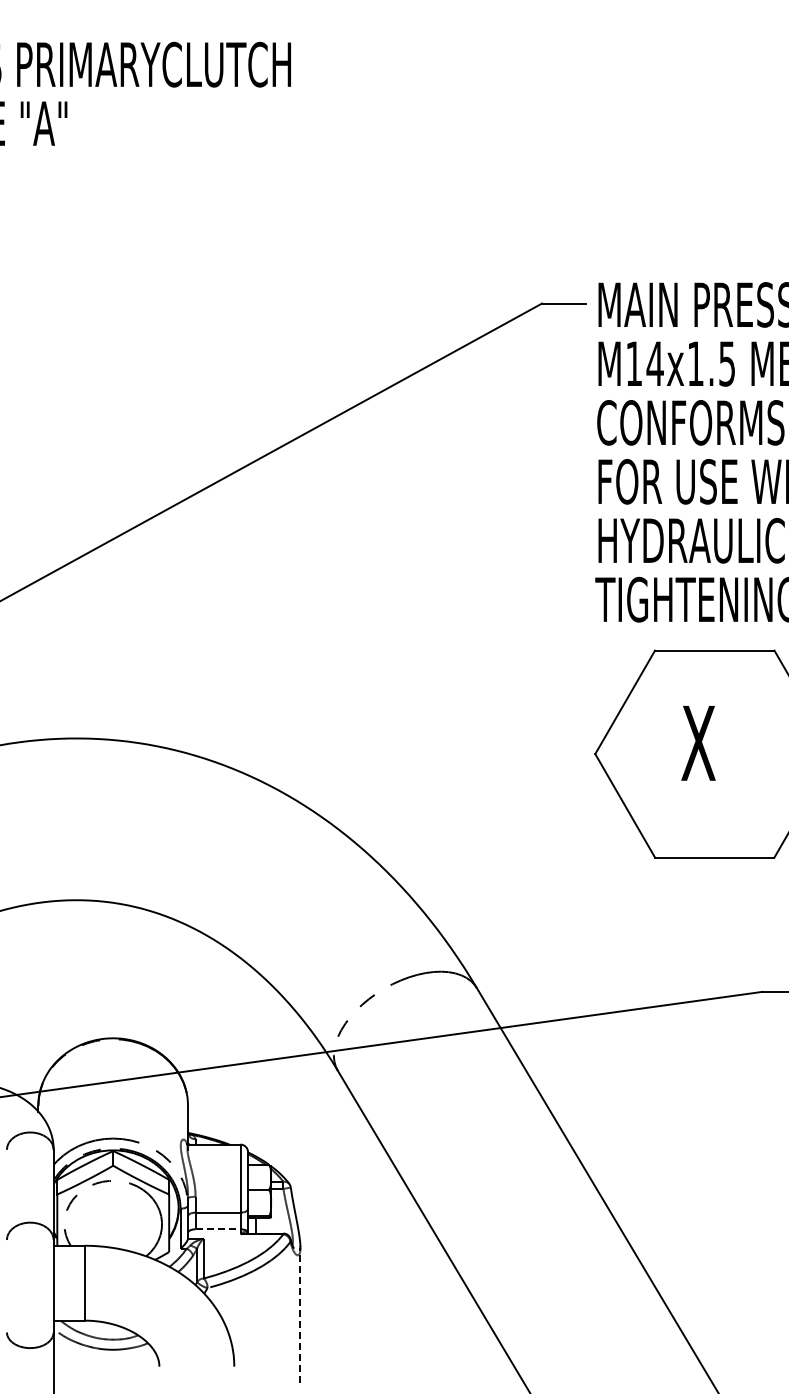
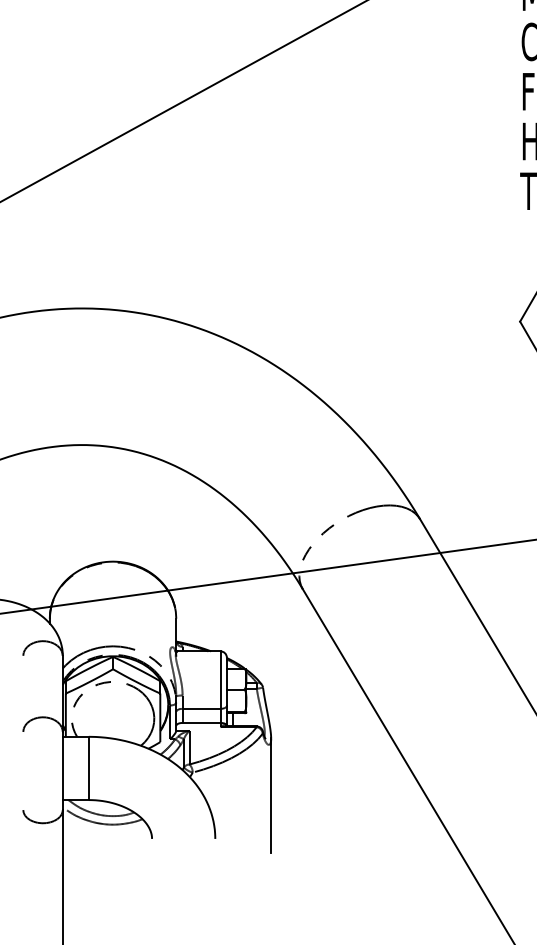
line: (218, 1229) -> (201, 723), dashed -> solid
line: (300, 1315) -> (271, 795), dashed -> solid

